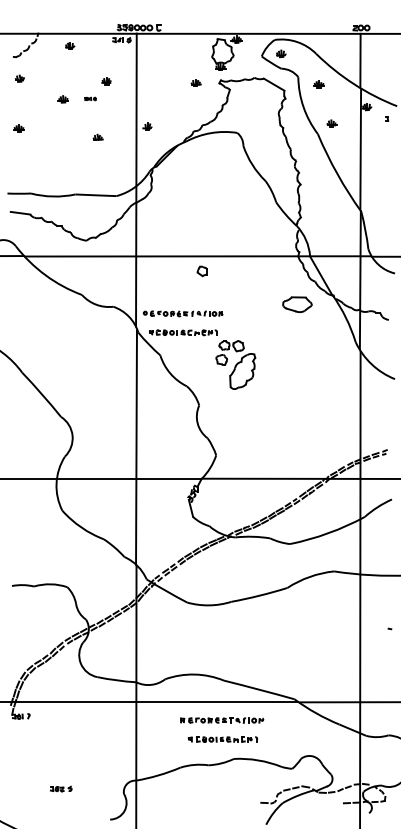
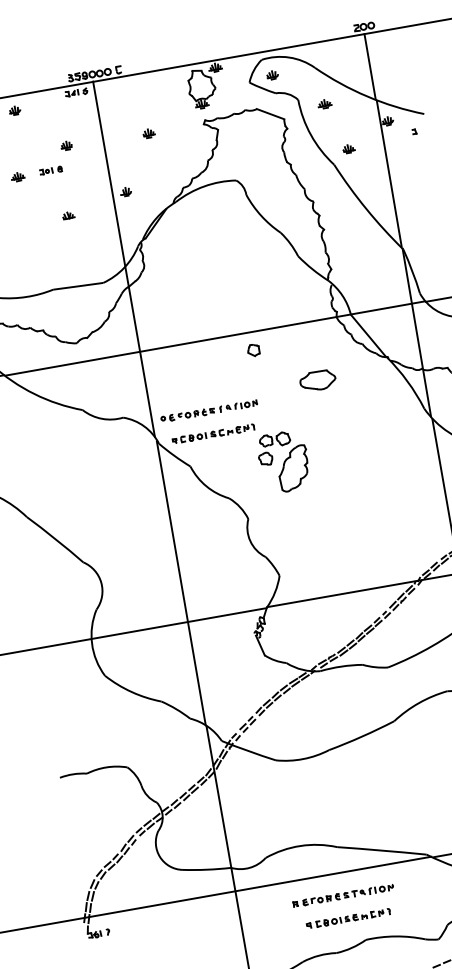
part: (195, 82) -> (148, 133), moved
part: (90, 98) -> (50, 170), size x1.67
part: (201, 271) -> (252, 350), moved
part: (297, 304) -> (317, 380), moved

